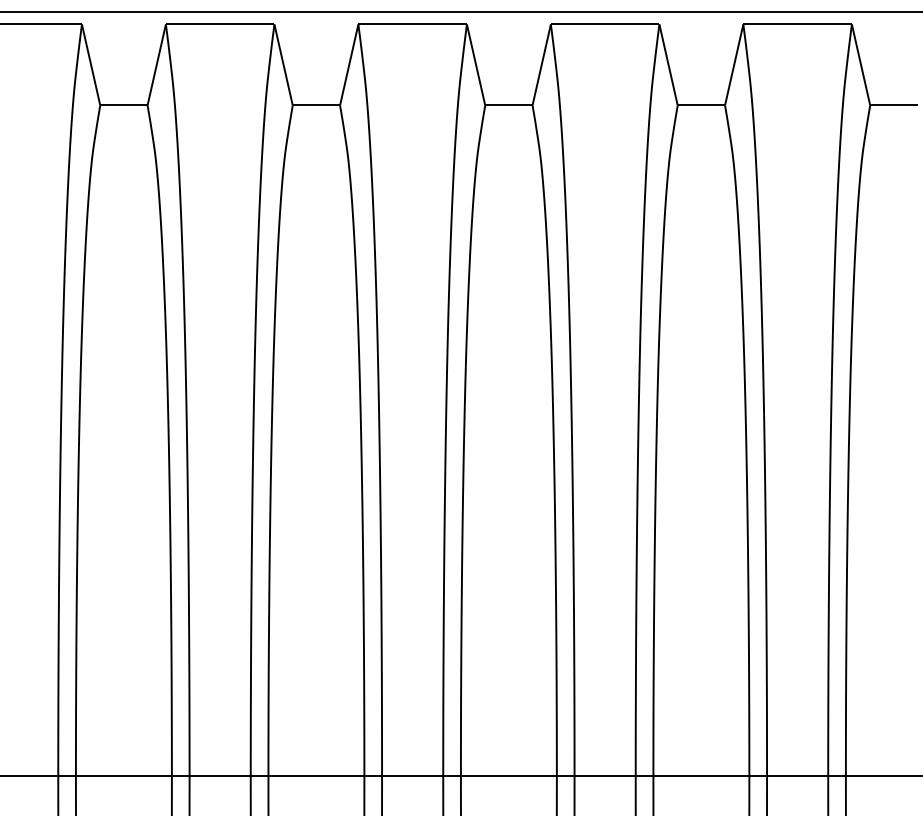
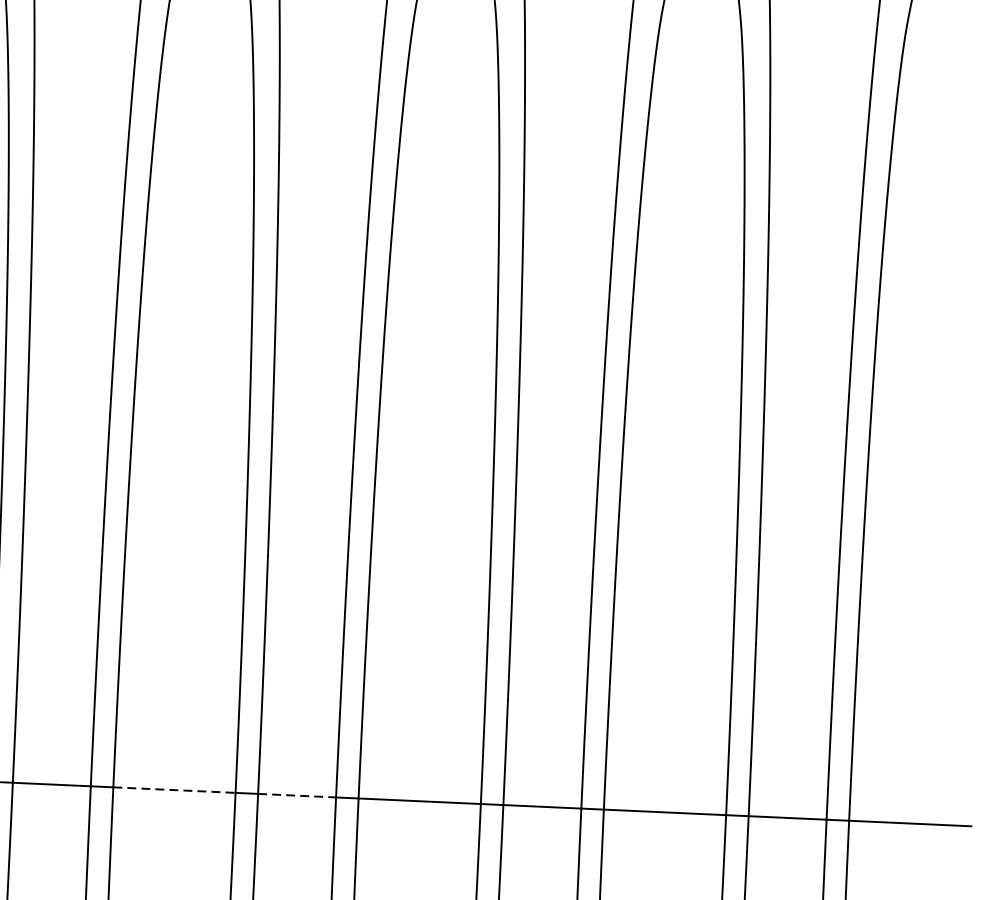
line: (316, 776) -> (174, 790), solid -> dashed
line: (412, 776) -> (296, 795), solid -> dashed

